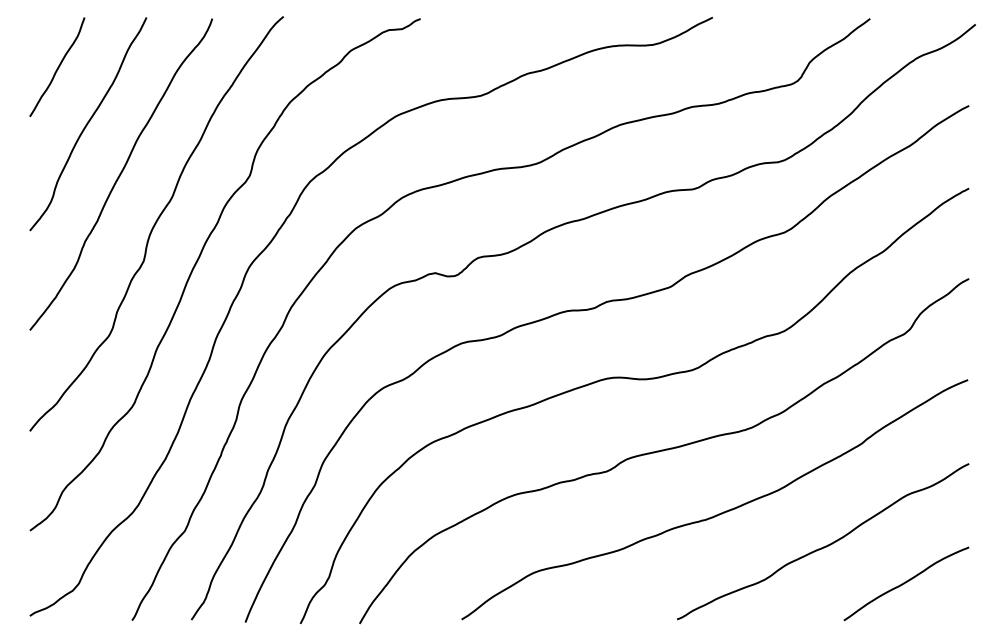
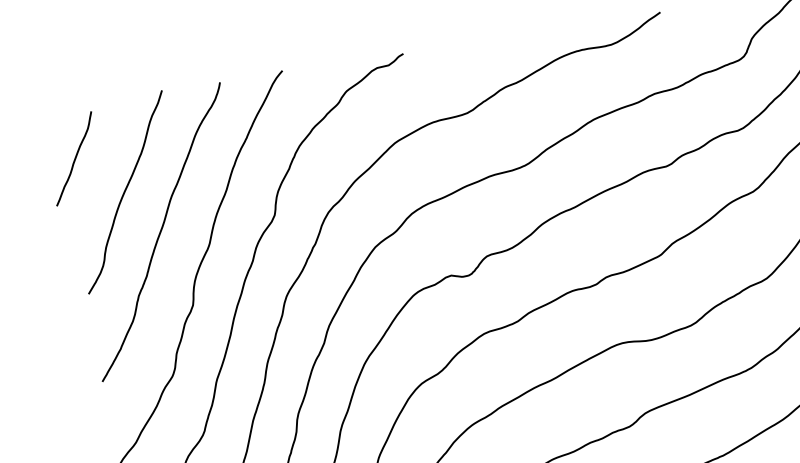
curve: (58, 66) -> (75, 158), moved

